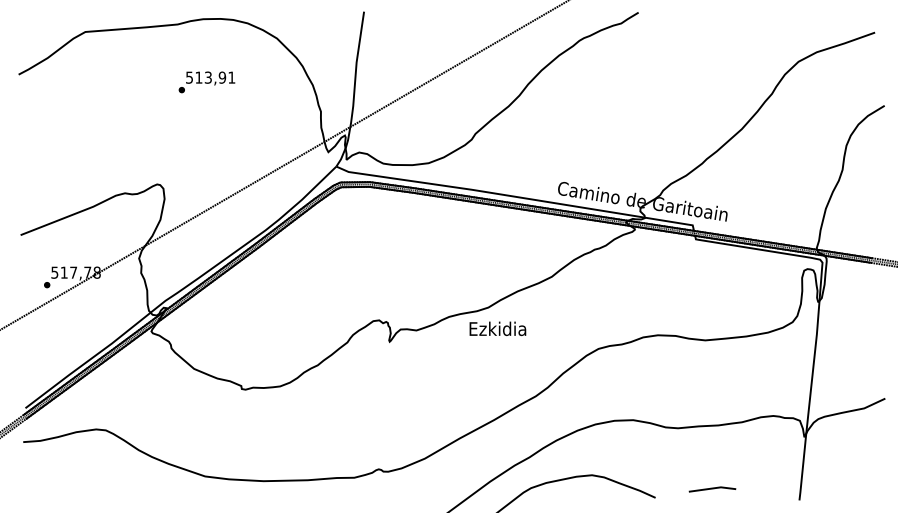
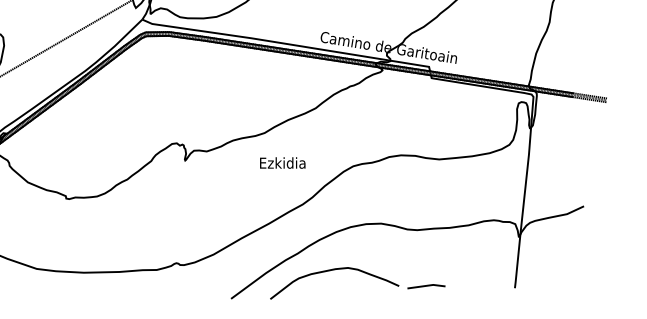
text: (497, 328) -> (282, 162), moved
line: (712, 489) -> (426, 286), moved

